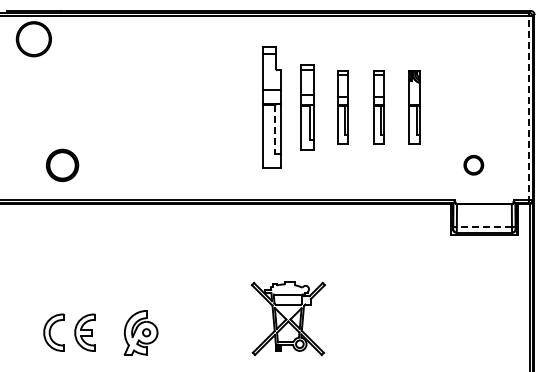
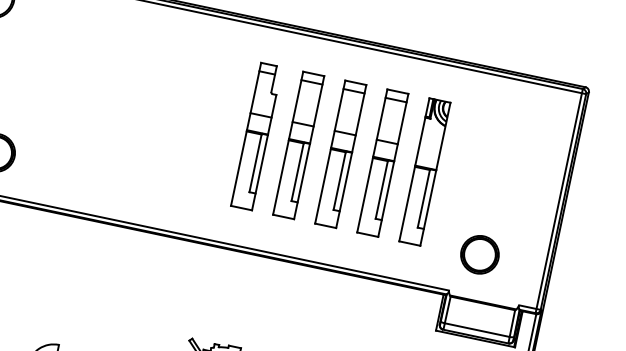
part: (307, 107) -> (298, 145), size x1.43
part: (342, 107) -> (339, 154), size x1.67
part: (378, 107) -> (382, 163), size x1.67
part: (414, 107) -> (424, 171), size x1.67
line: (528, 107) -> (558, 200), dashed -> solid
line: (275, 129) -> (255, 163), dashed -> solid
part: (473, 164) -> (479, 253), size x1.67
line: (484, 227) -> (477, 330), dashed -> solid

